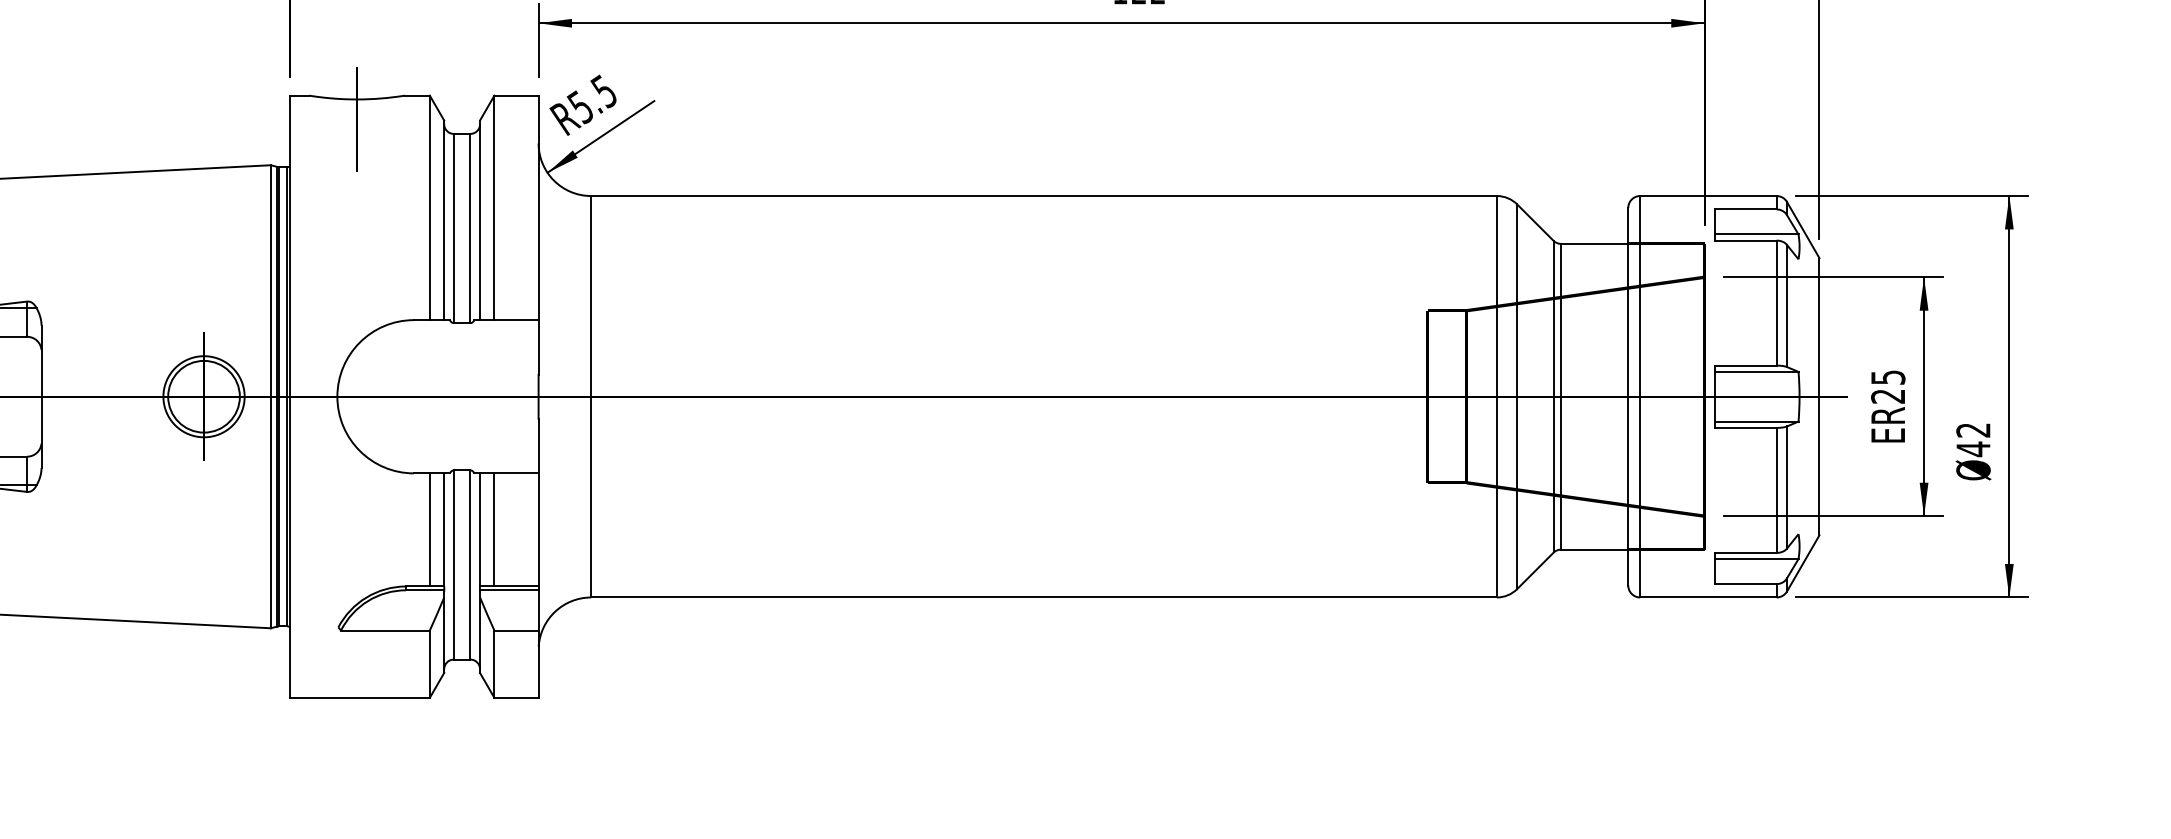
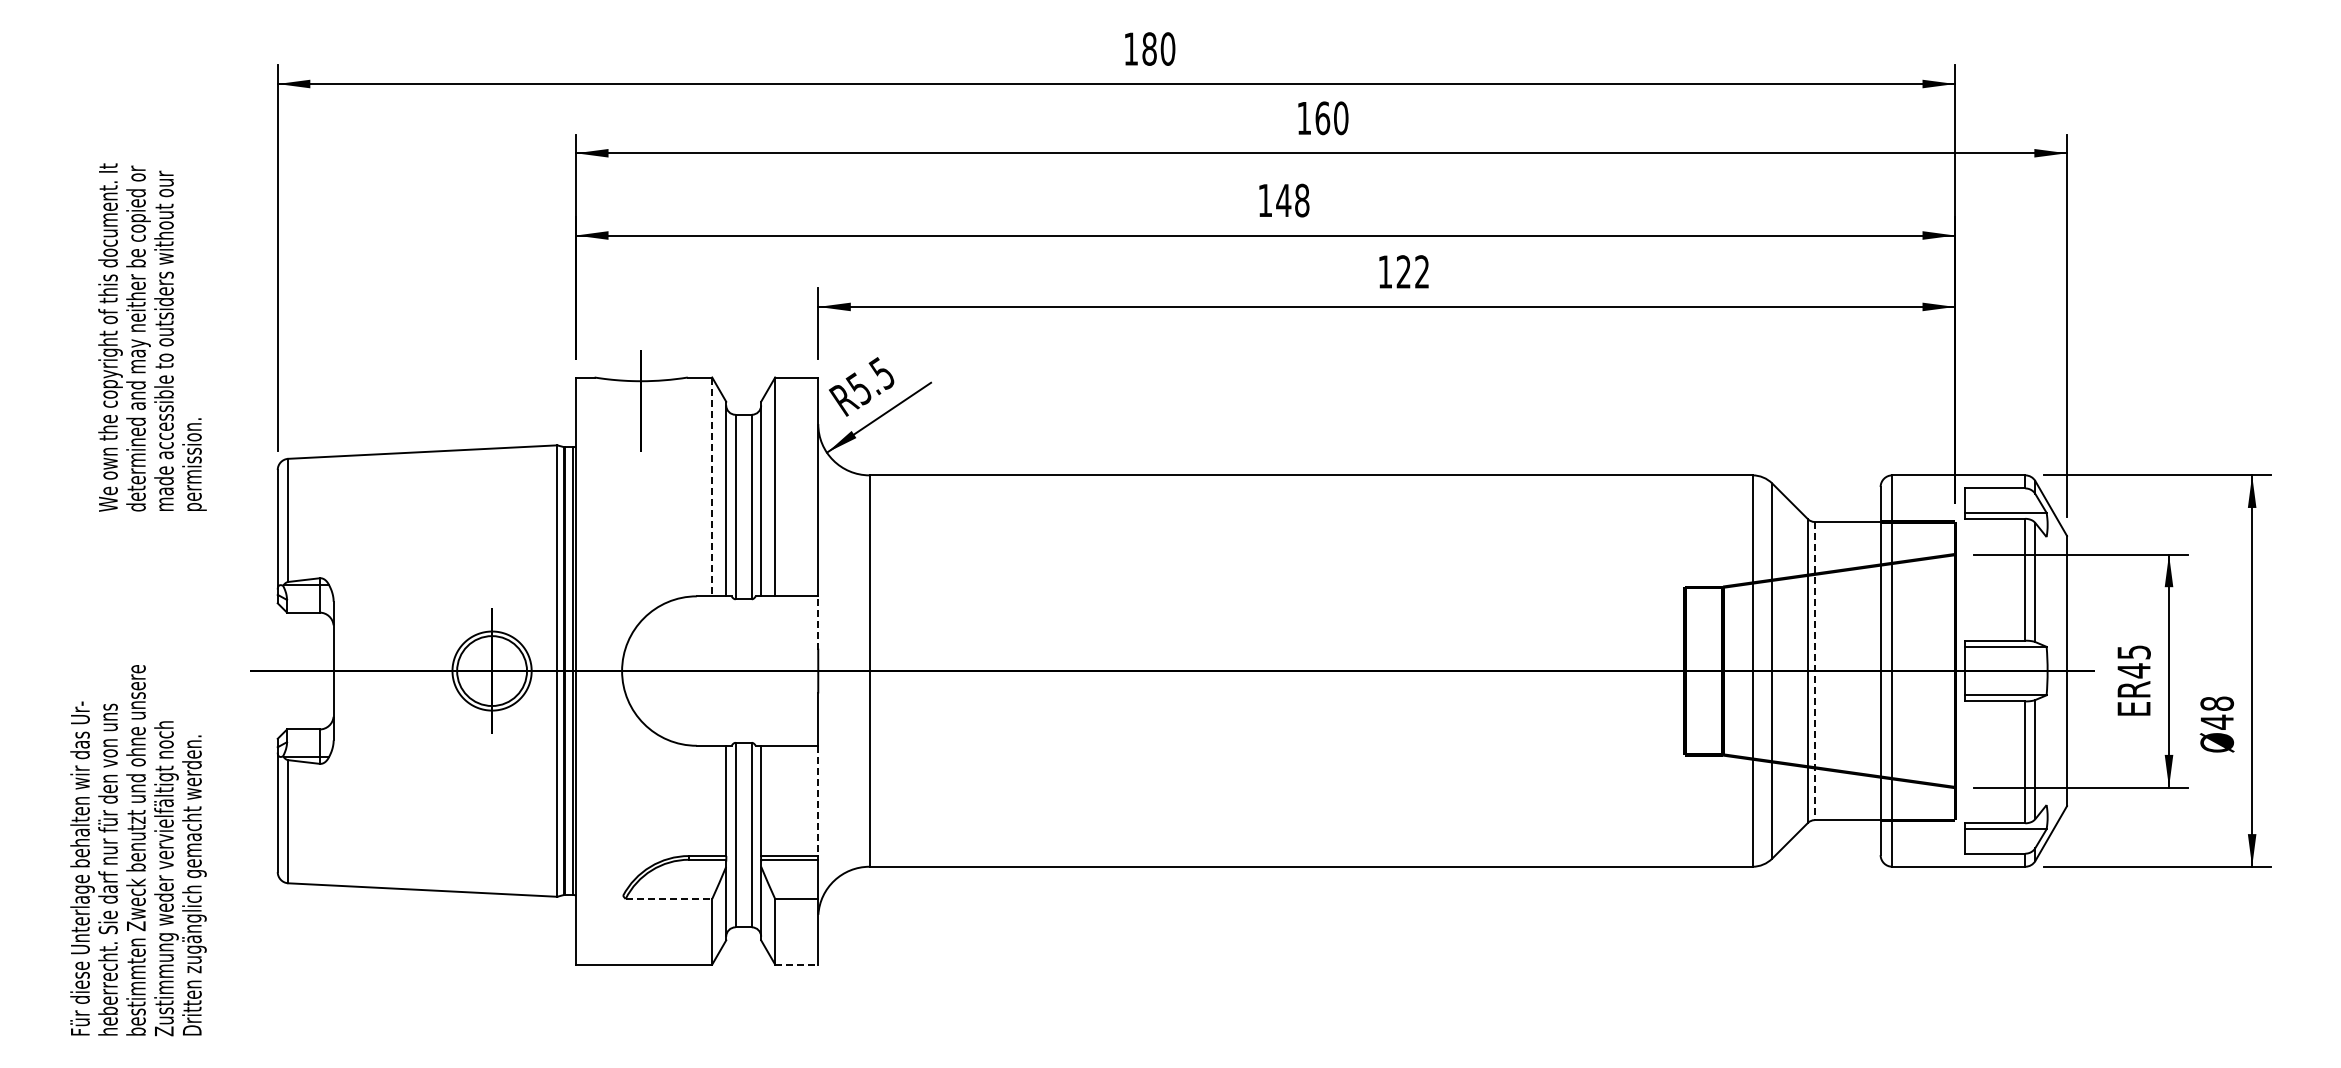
line: (430, 208) -> (712, 487), solid -> dashed
line: (538, 346) -> (818, 622), solid -> dashed
text: (1887, 396) -> (2133, 670), 25 -> 45
line: (1560, 397) -> (1814, 671), solid -> dashed
text: (1973, 430) -> (2217, 703), 42 -> 48
line: (430, 529) -> (712, 800), removed
line: (494, 529) -> (775, 800), removed
line: (538, 530) -> (818, 801), solid -> dashed
line: (386, 631) -> (669, 899), solid -> dashed
line: (516, 697) -> (796, 964), solid -> dashed

